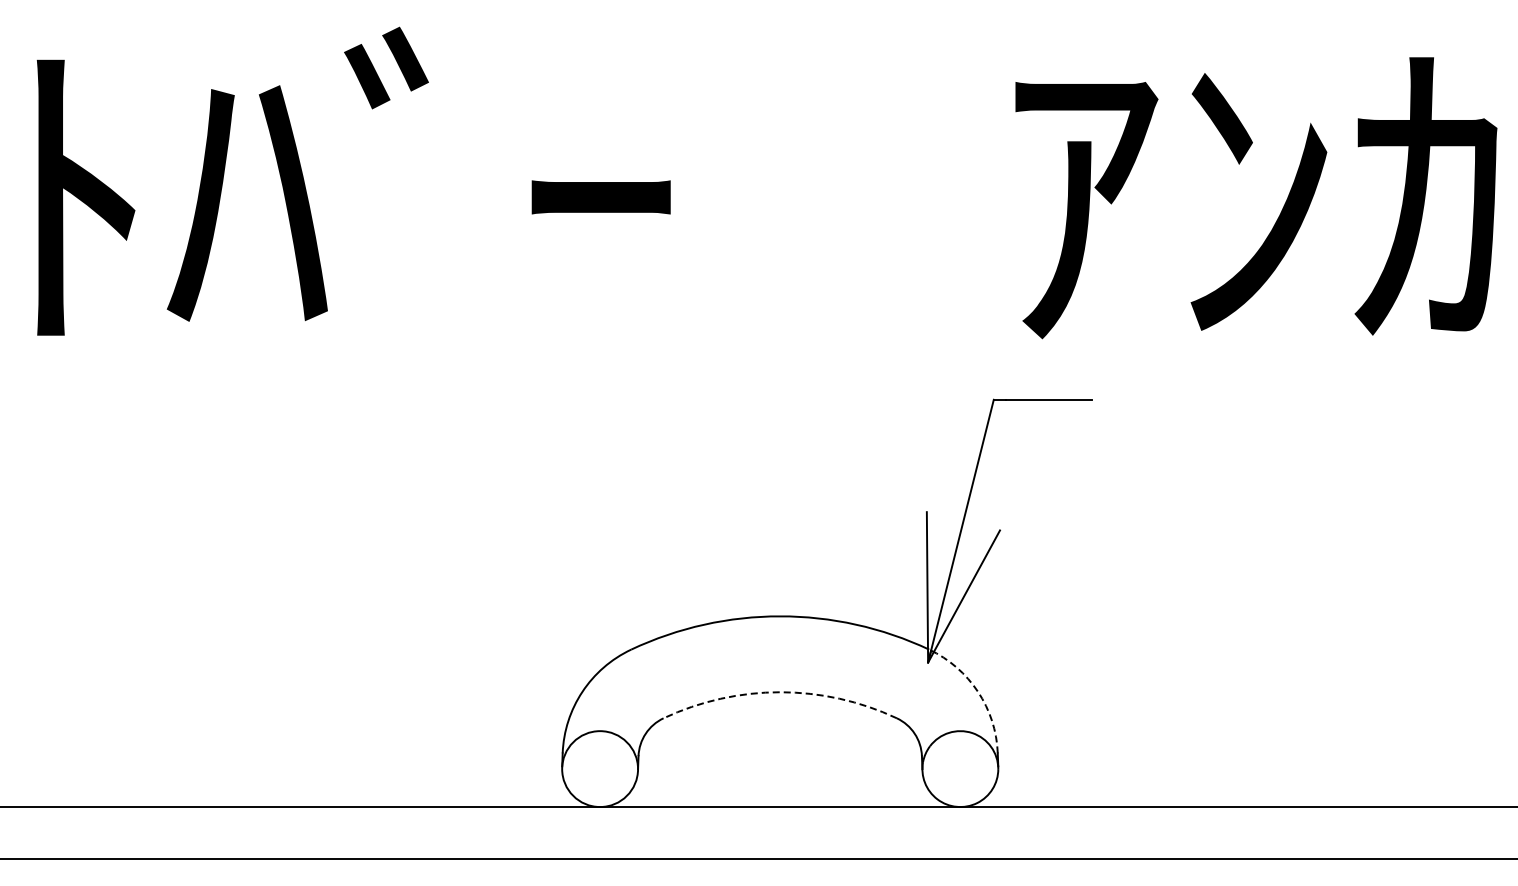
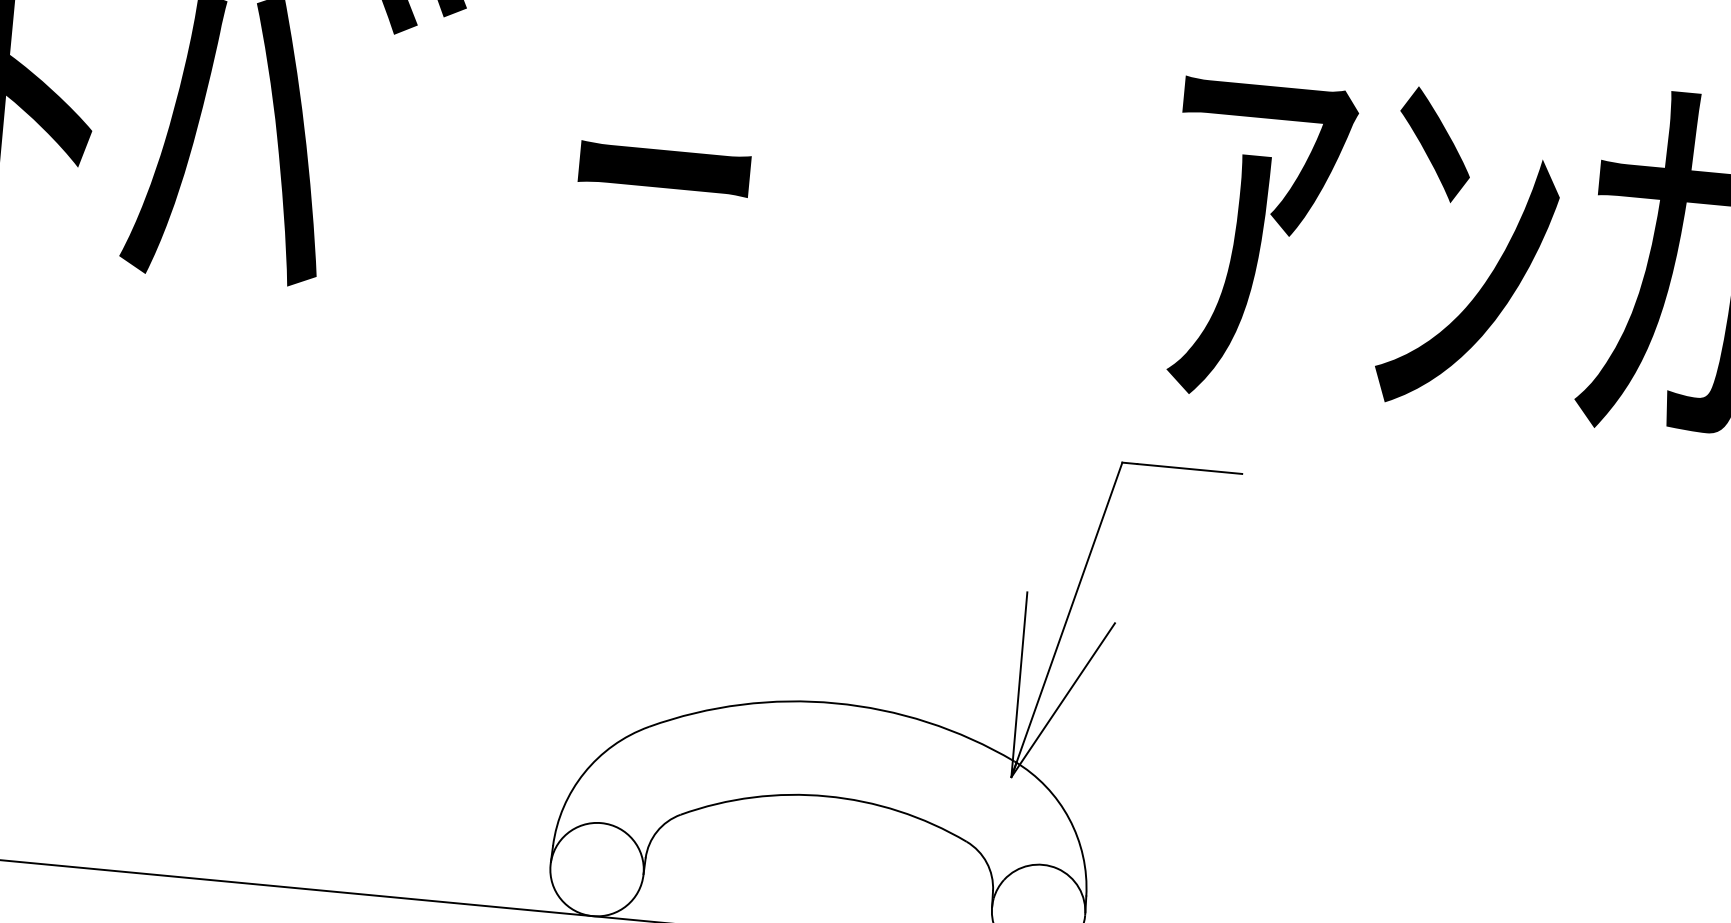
arc: (978, 691) -> (1069, 818), dashed -> solid
arc: (780, 692) -> (827, 796), dashed -> solid

